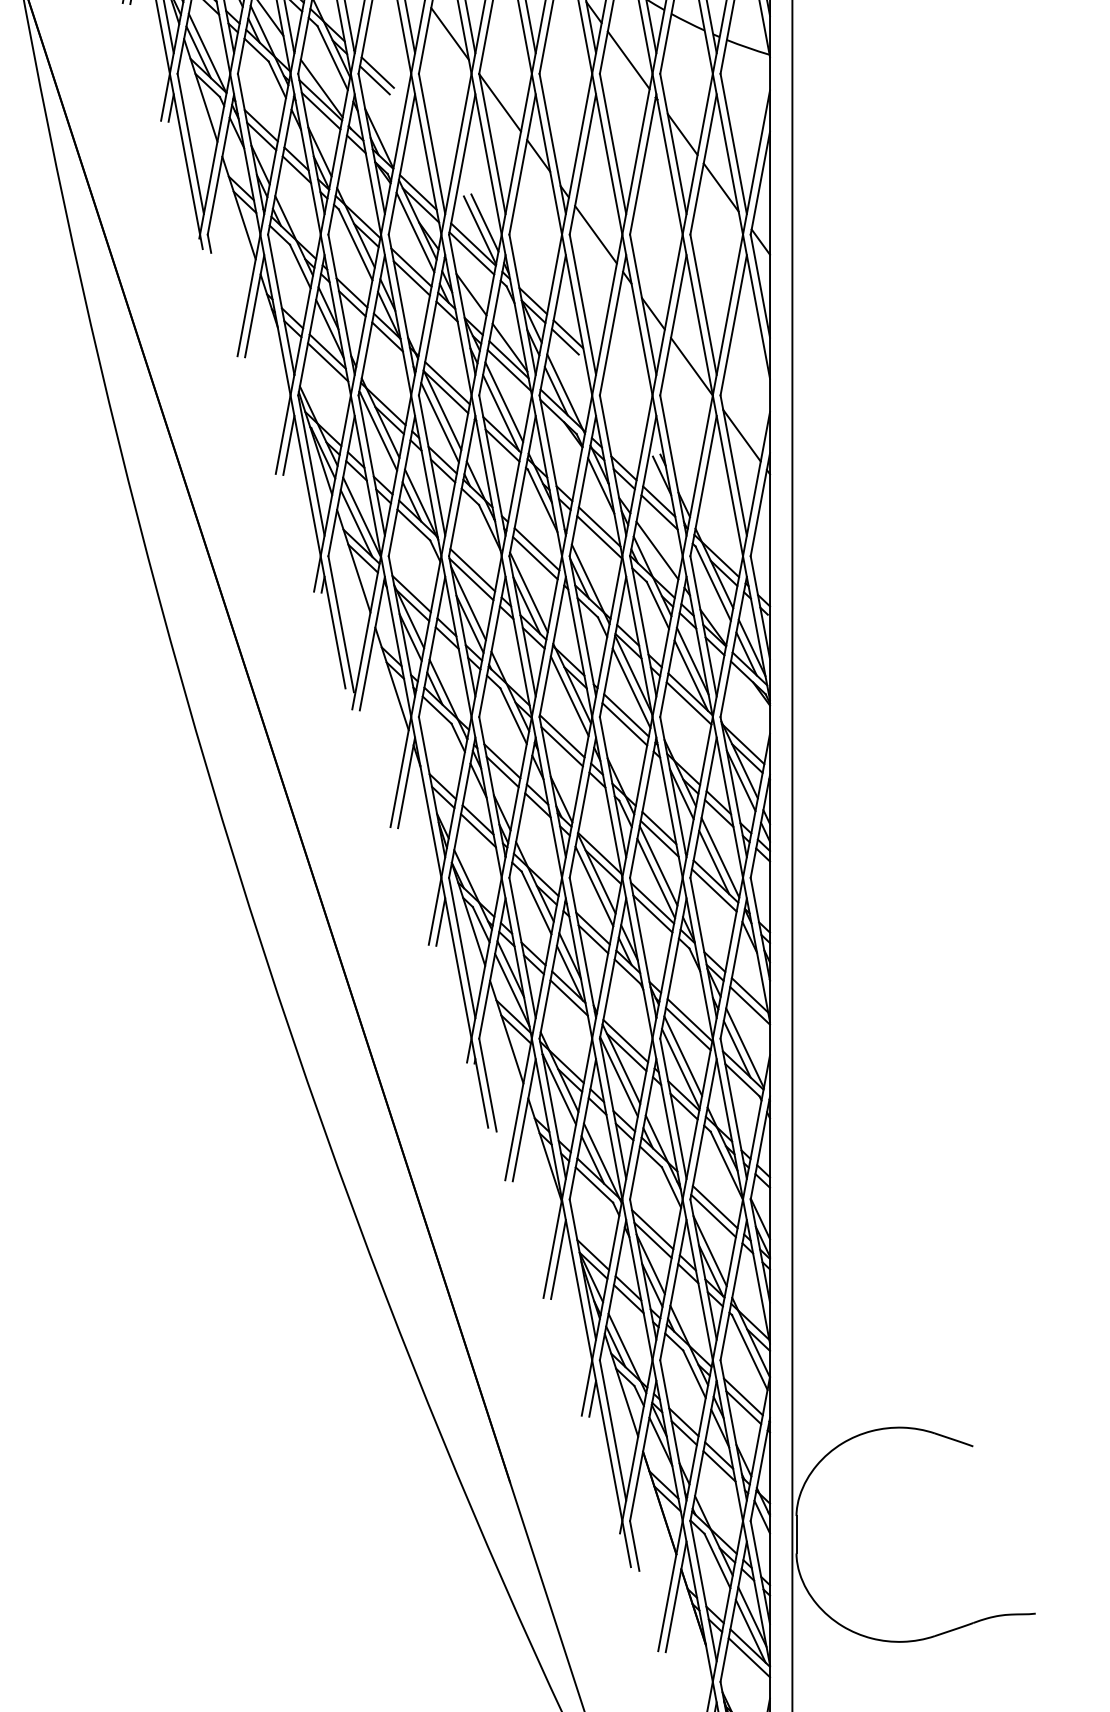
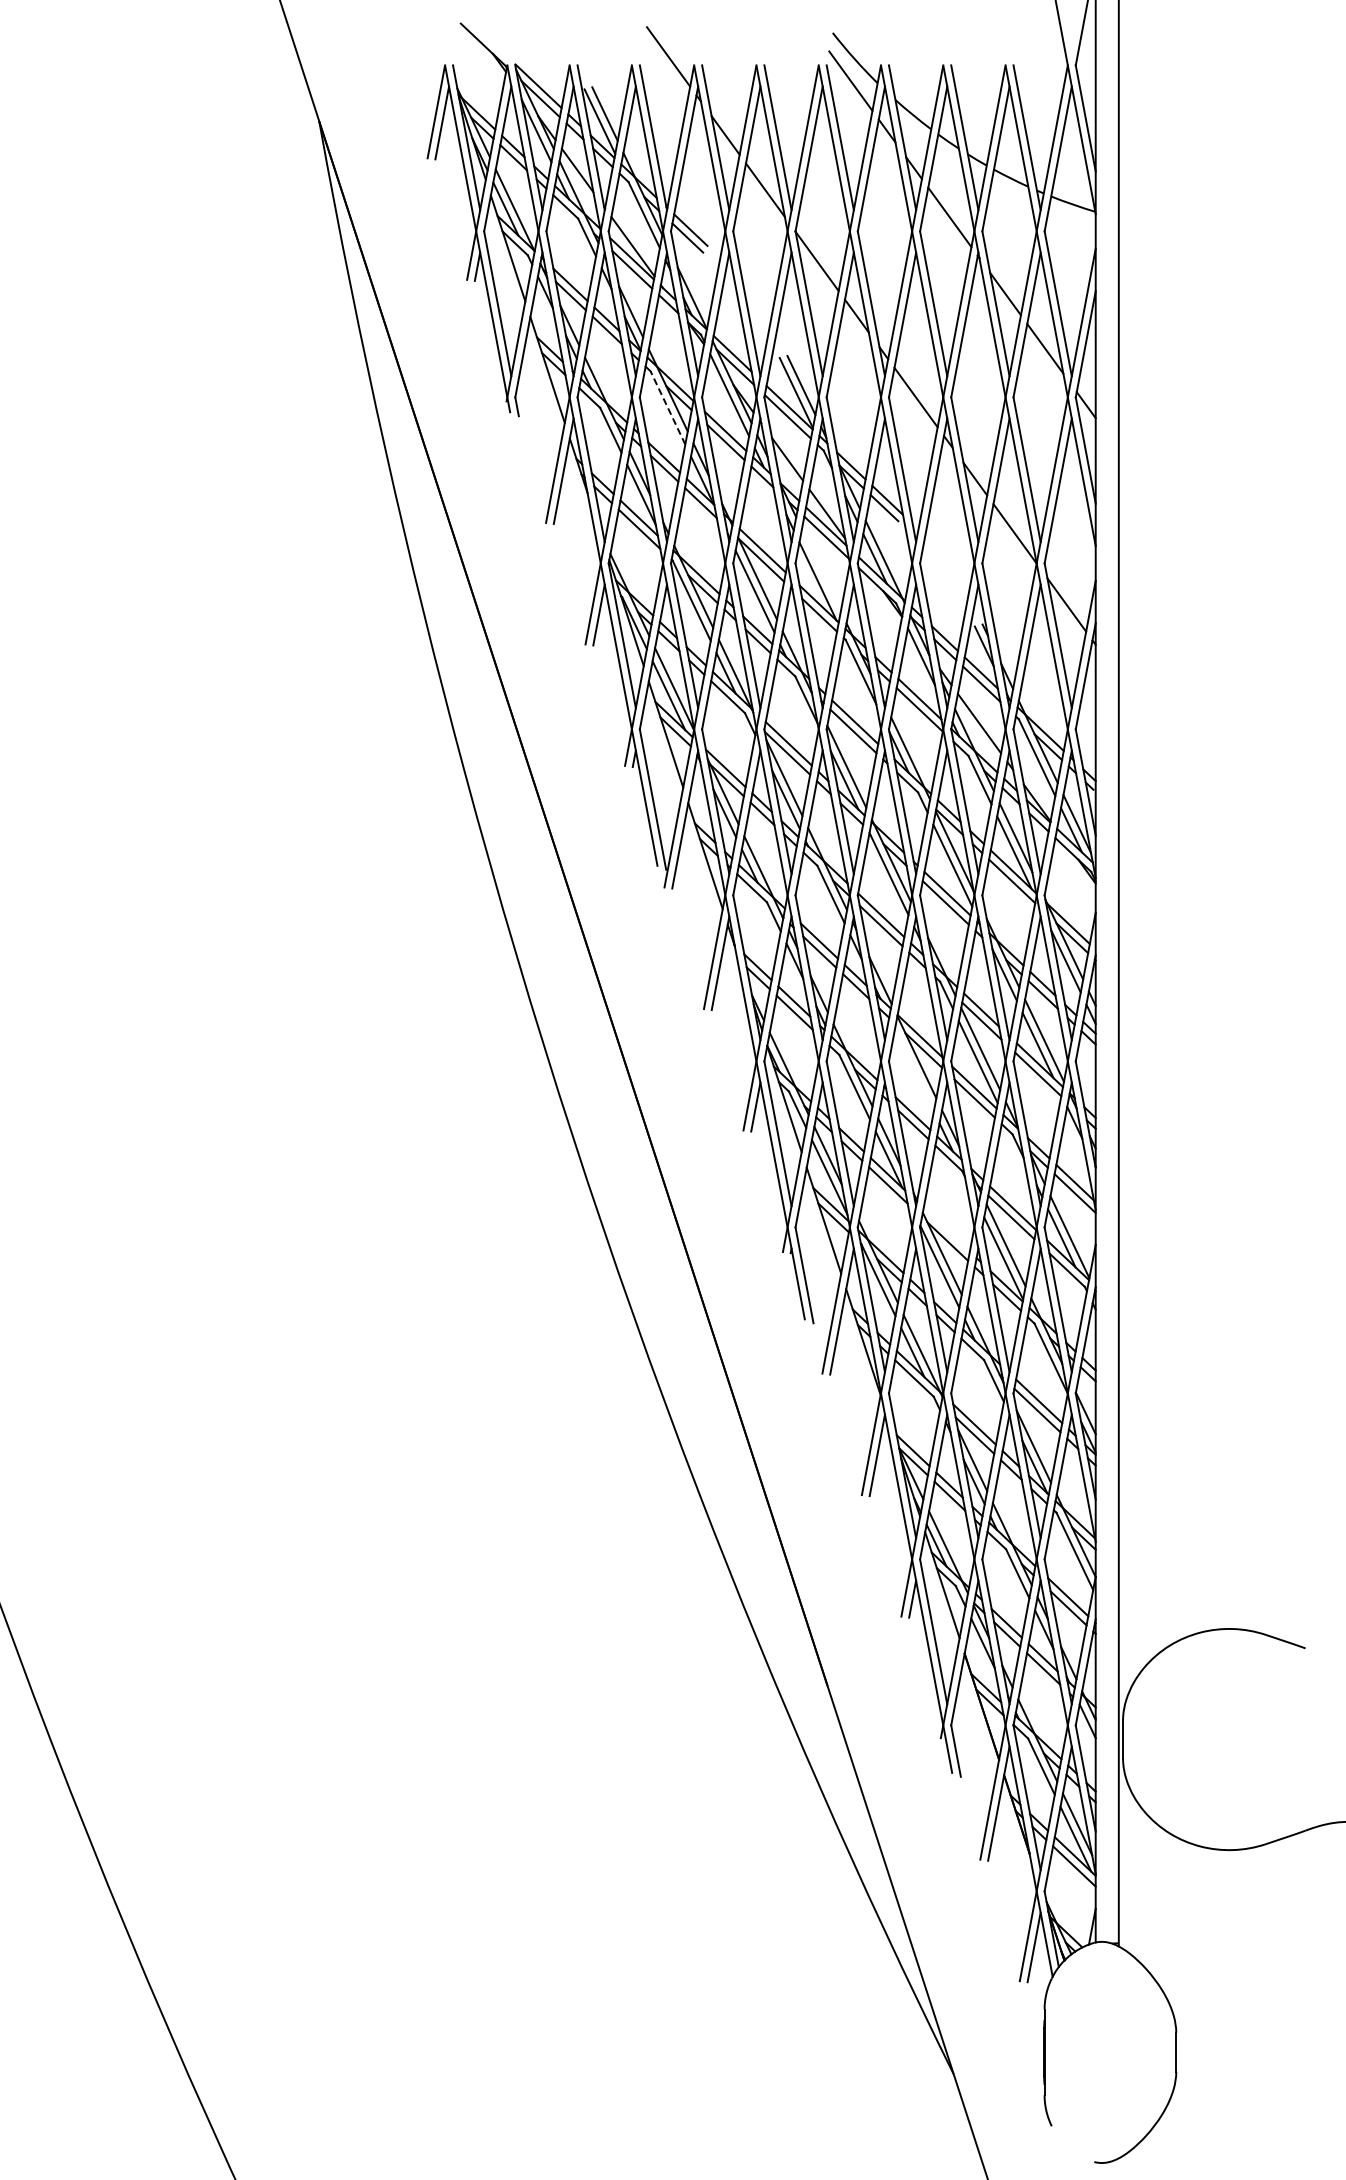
line: (355, 244) -> (667, 407), solid -> dashed
line: (503, 402) -> (820, 570), removed
line: (593, 886) -> (913, 1070), removed
line: (625, 1040) -> (946, 1229), removed

